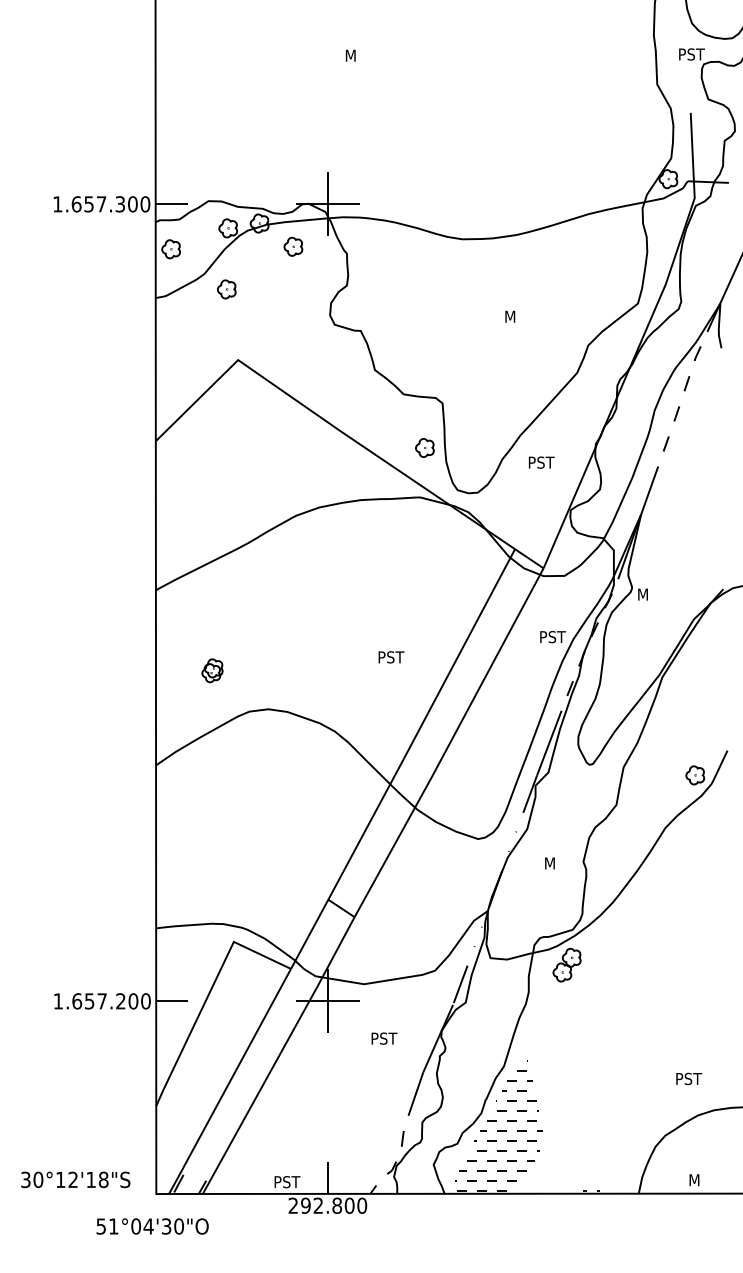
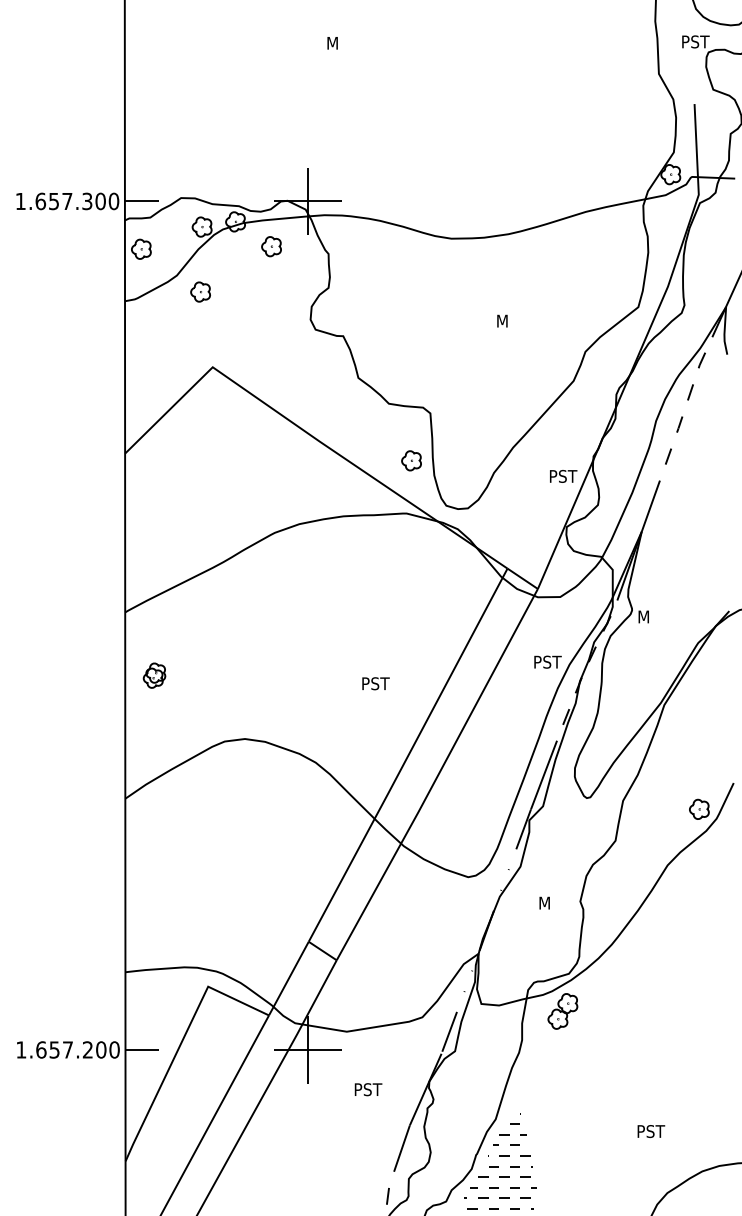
text: (541, 462) -> (563, 476), moved
part: (212, 670) -> (154, 675), moved
text: (689, 1078) -> (651, 1131), moved

